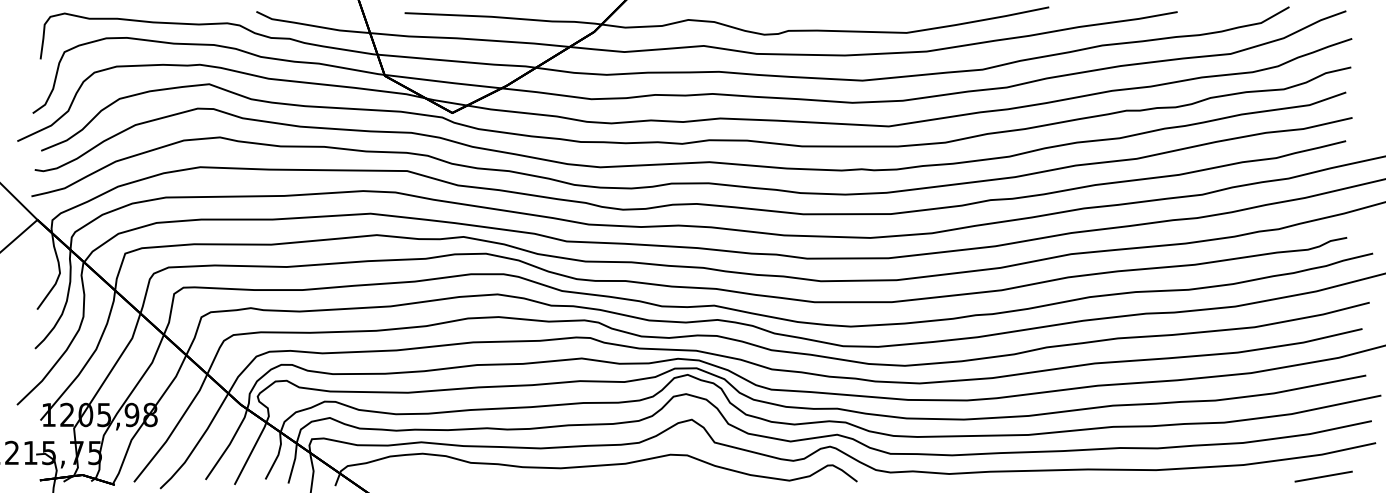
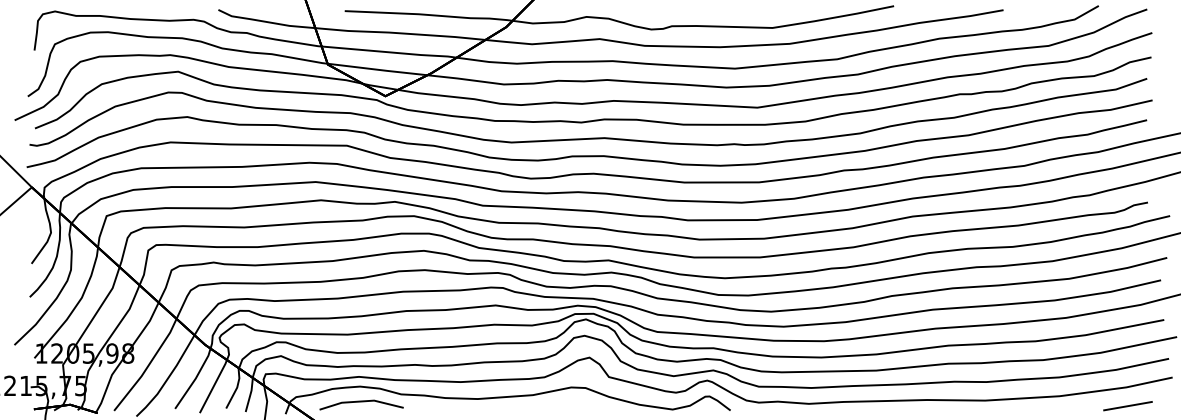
line: (424, 472) -> (361, 402), added

